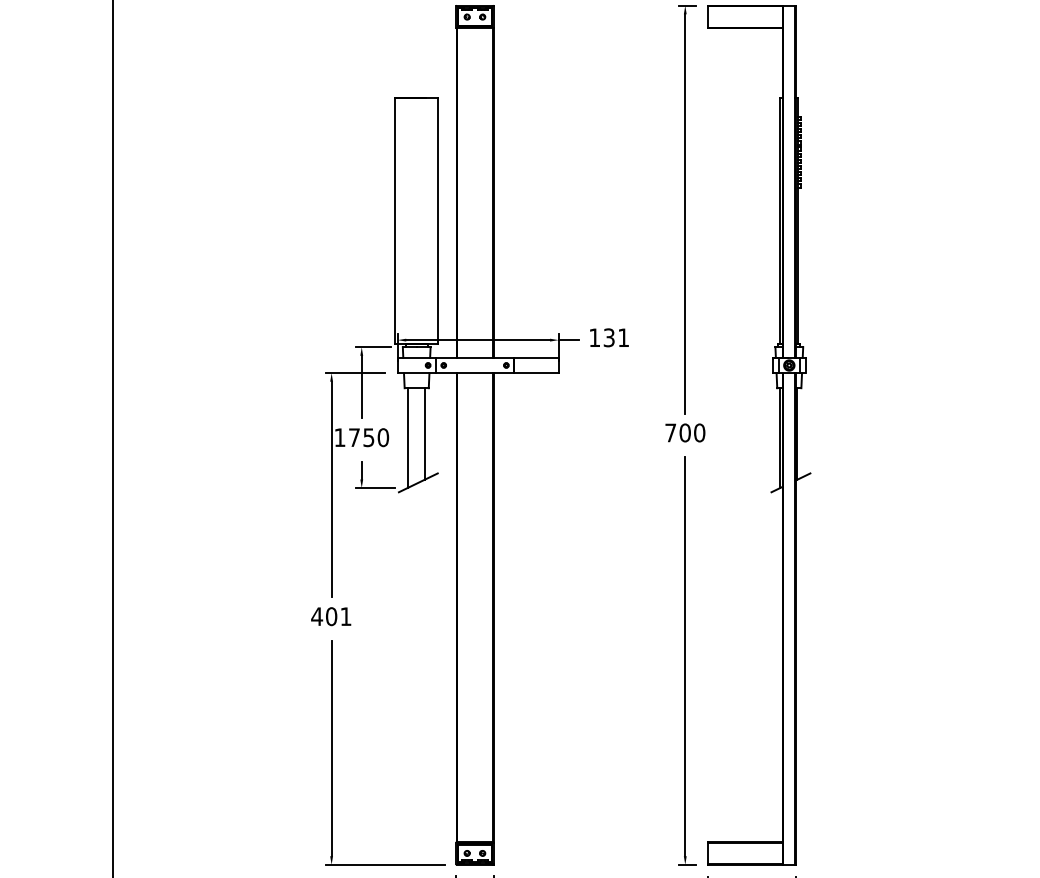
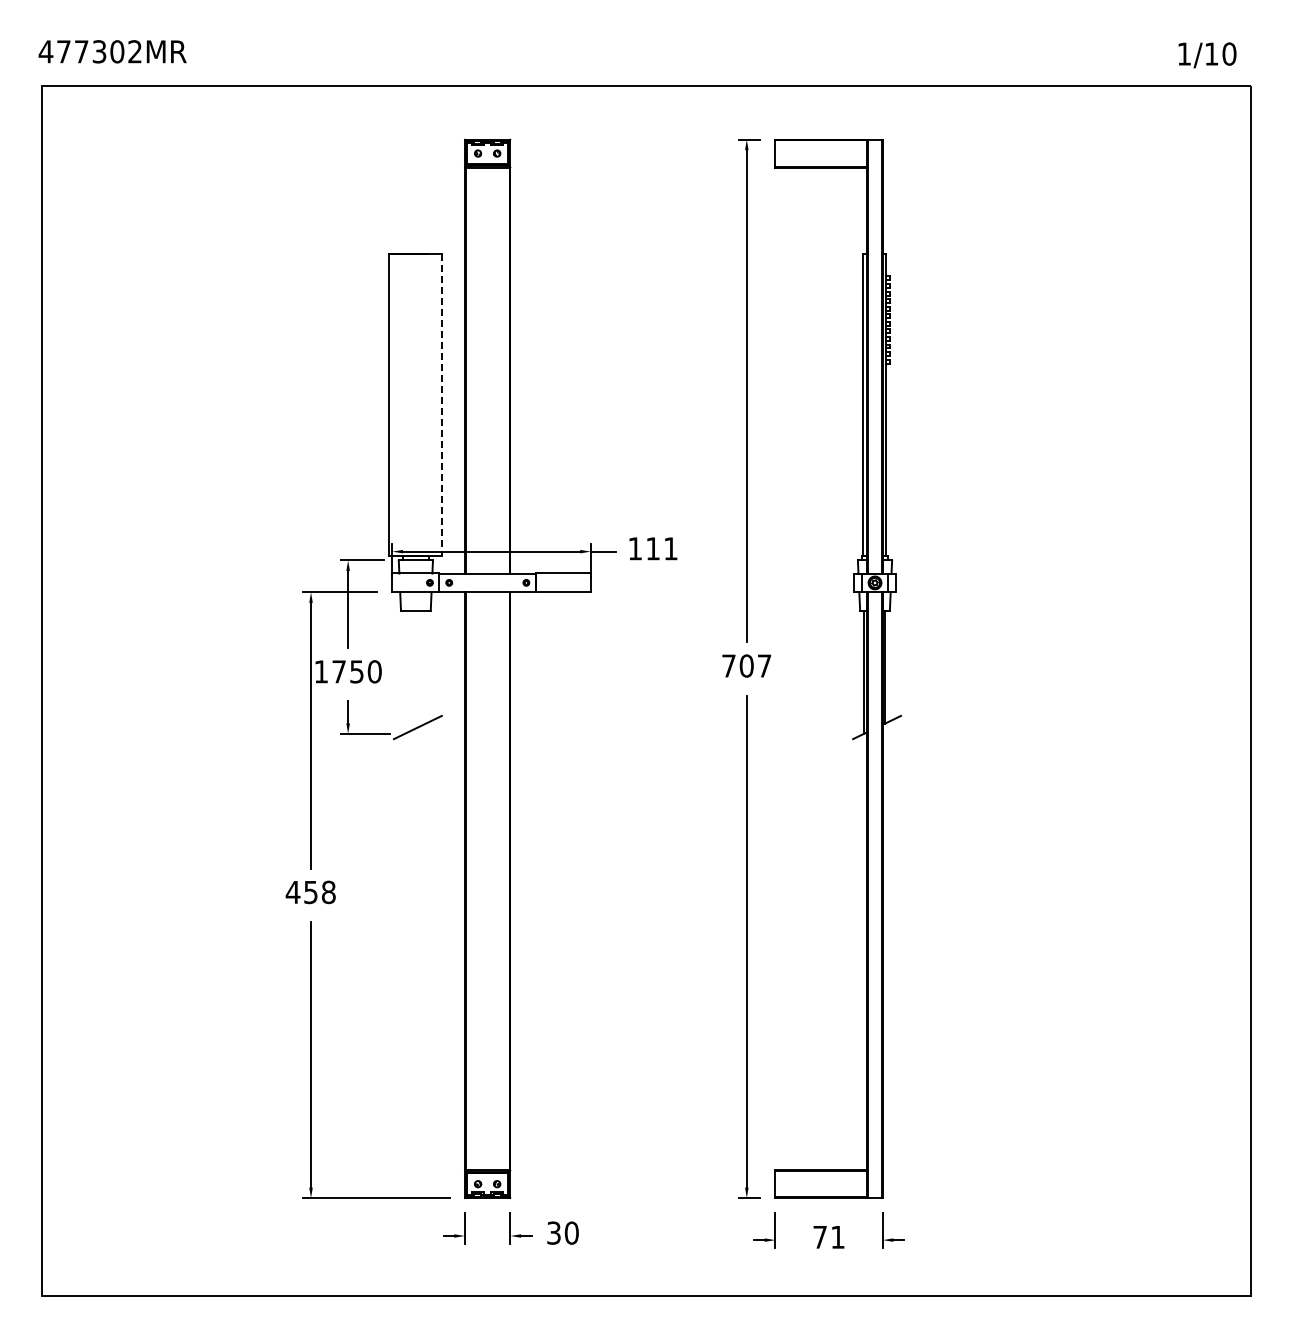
line: (438, 221) -> (442, 405), solid -> dashed
text: (608, 337) -> (652, 548), 131 -> 111
text: (699, 432) -> (764, 665), 700 -> 707
line: (424, 433) -> (425, 666), removed
line: (407, 437) -> (404, 671), removed
text: (338, 616) -> (319, 892), 401 -> 458

